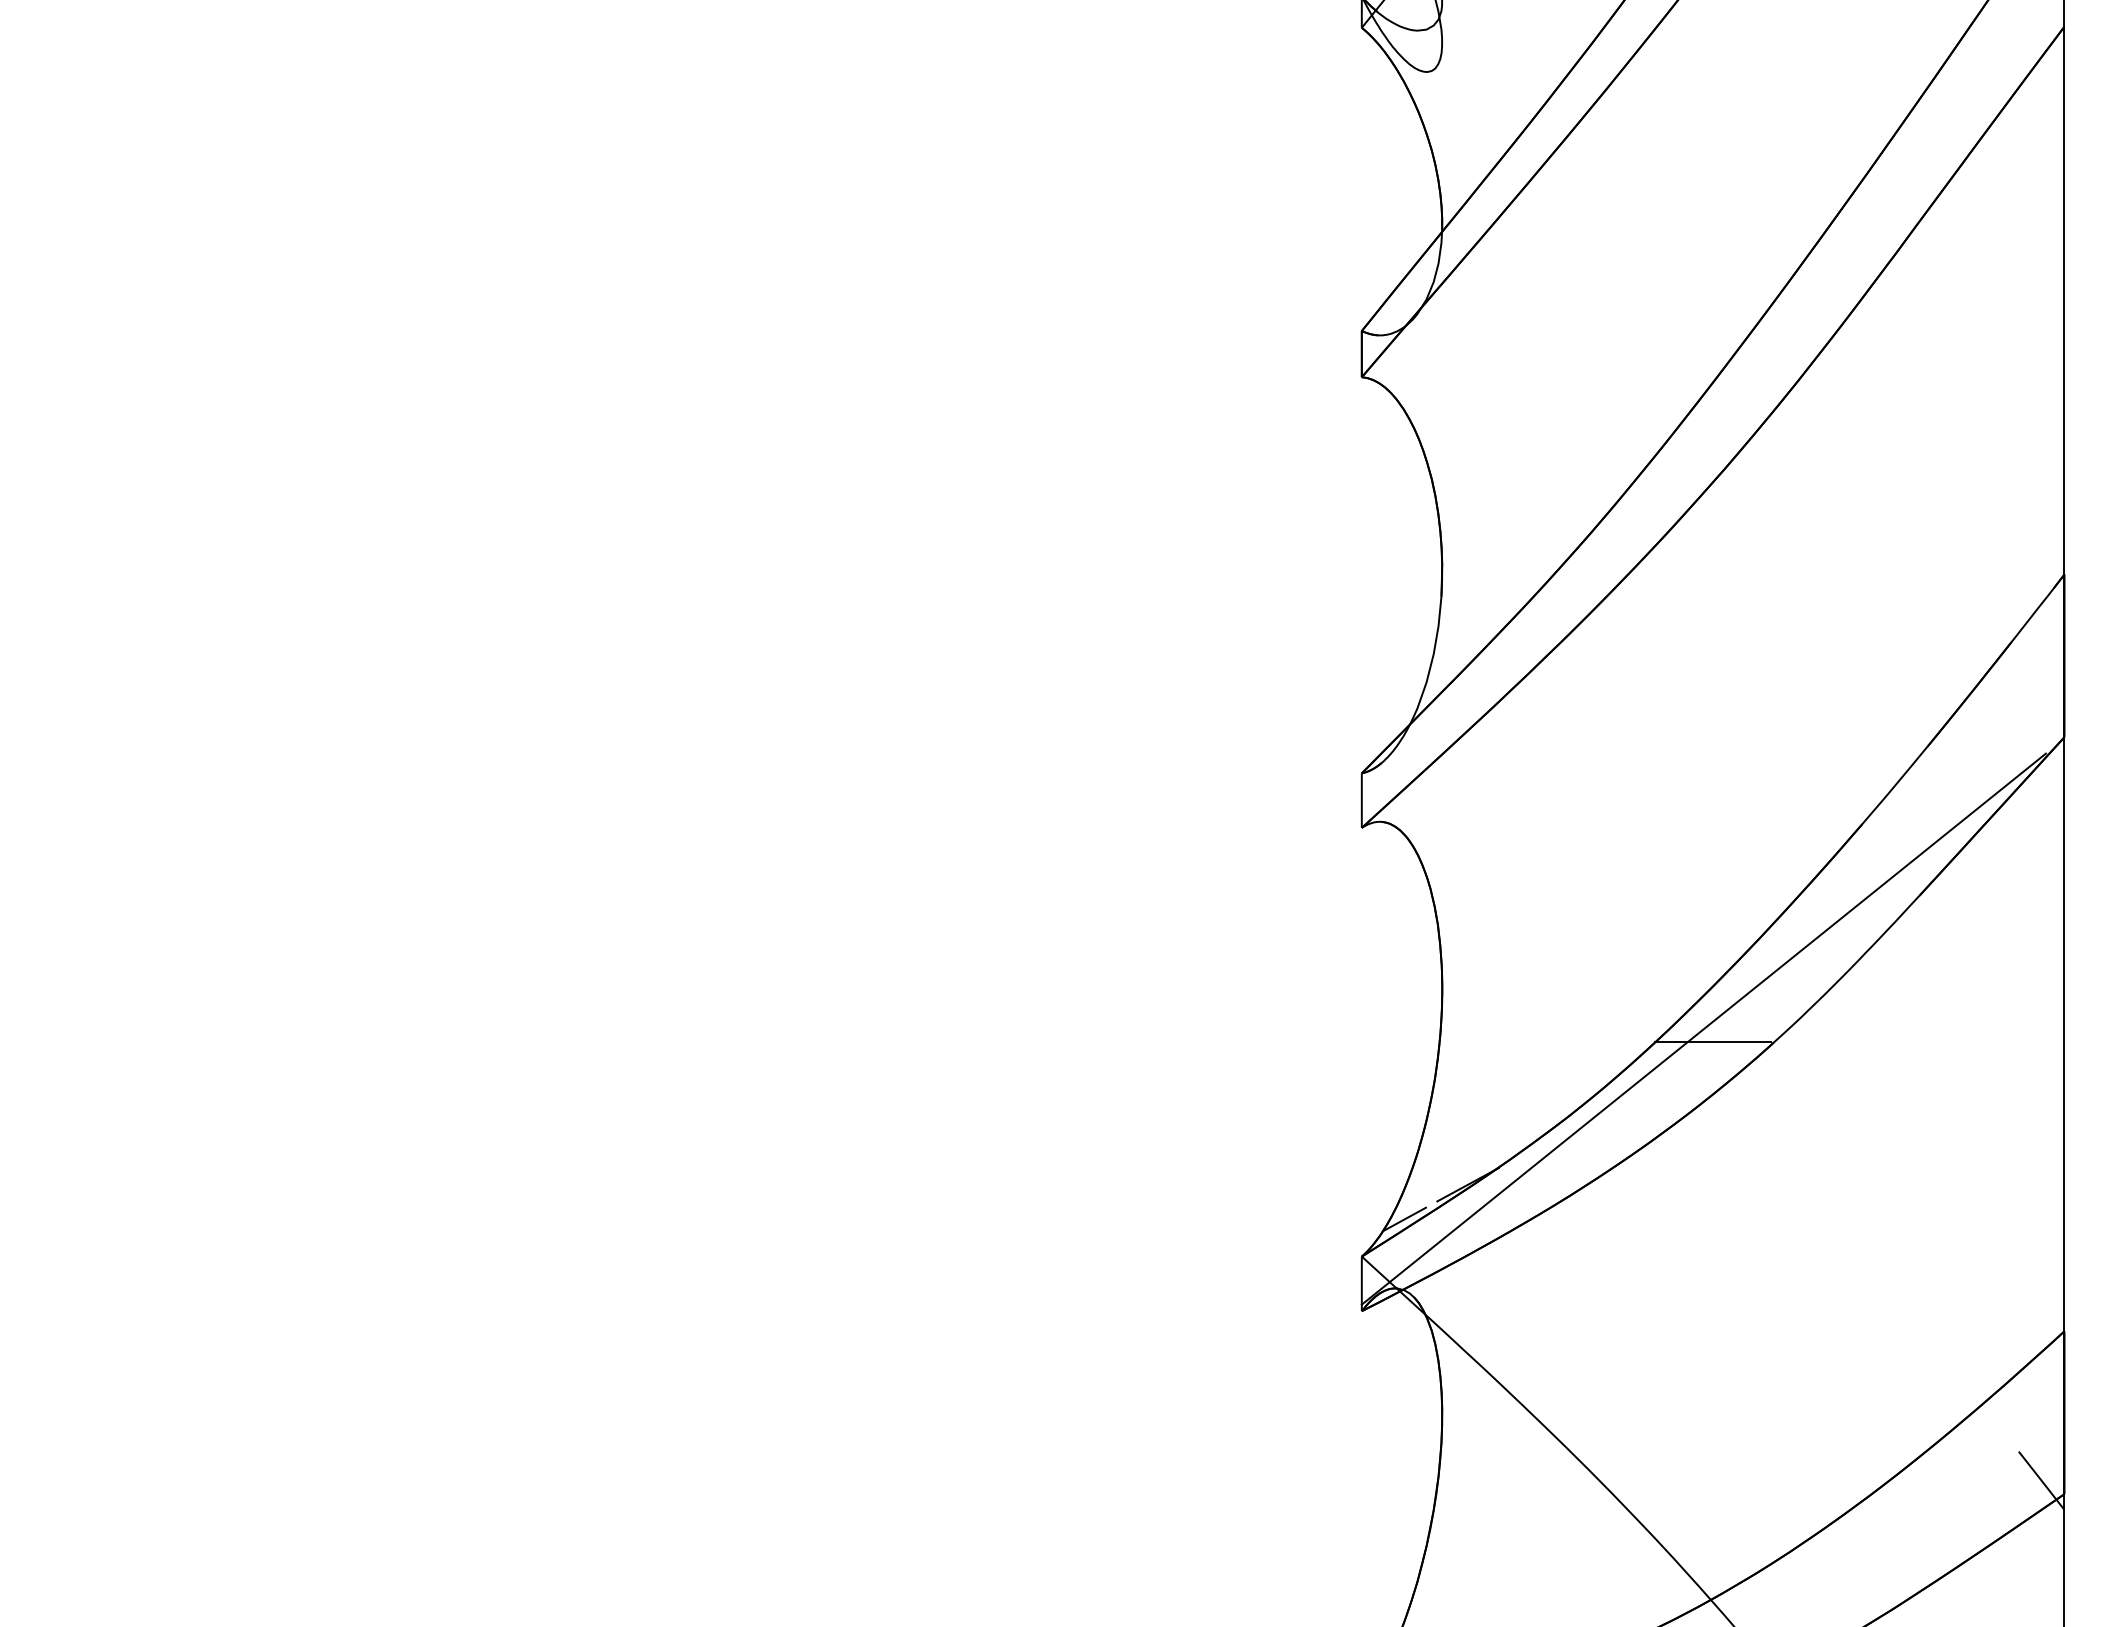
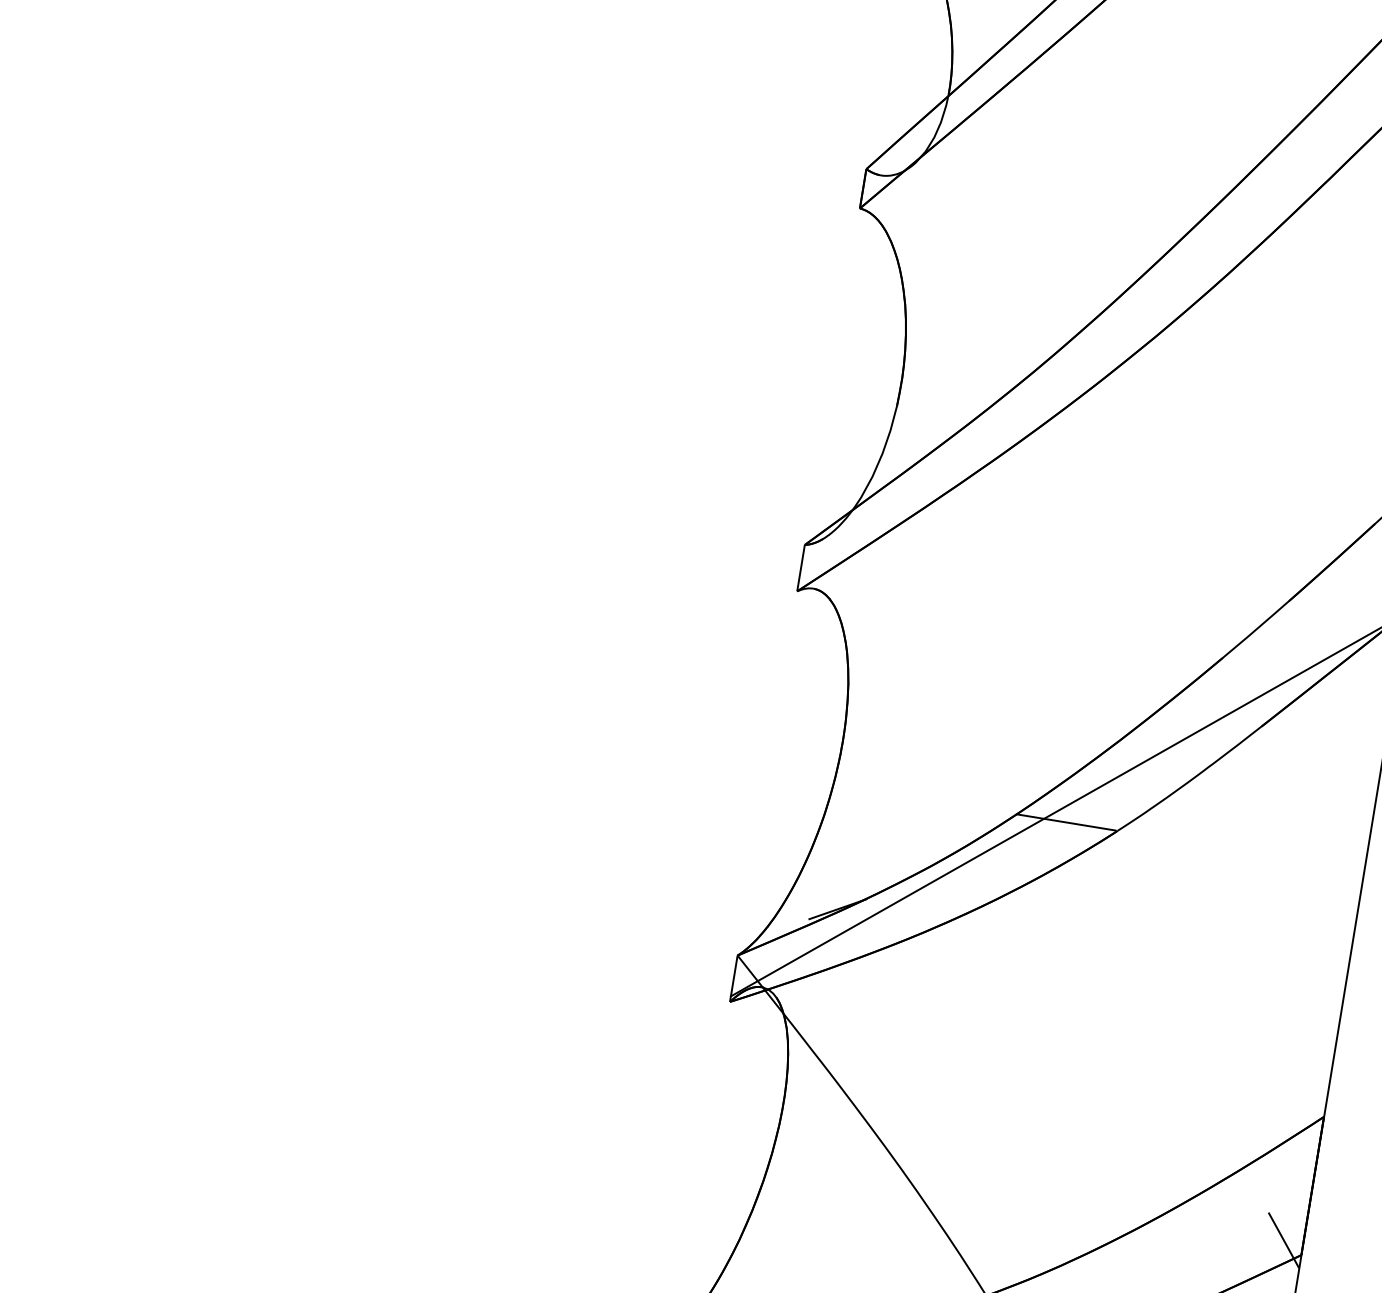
line: (1404, 1219) -> (779, 929), removed

